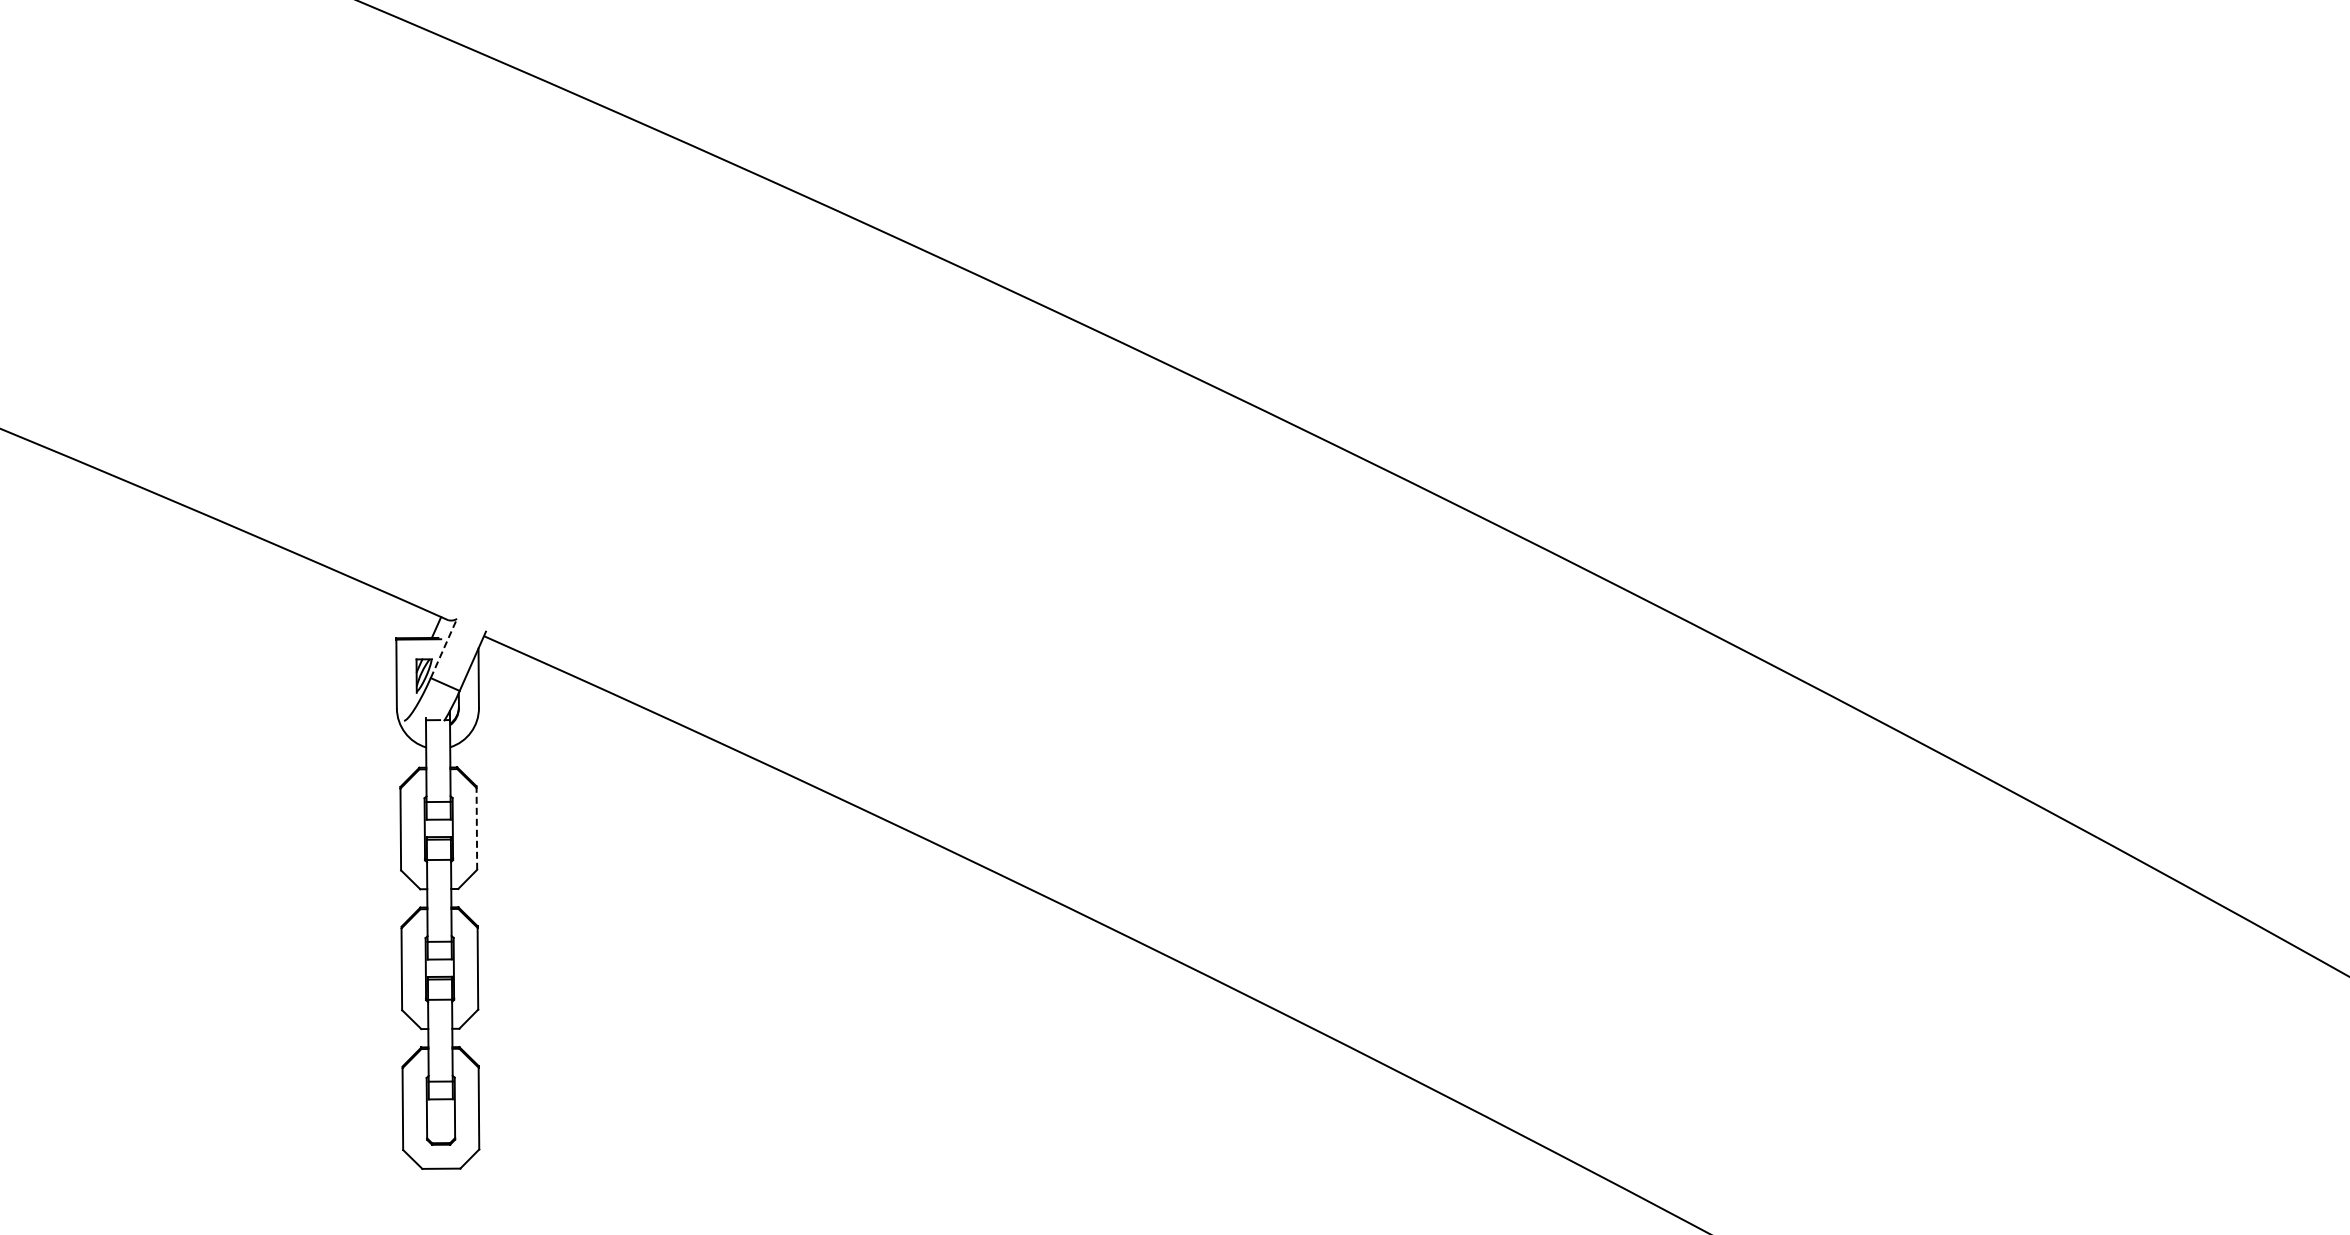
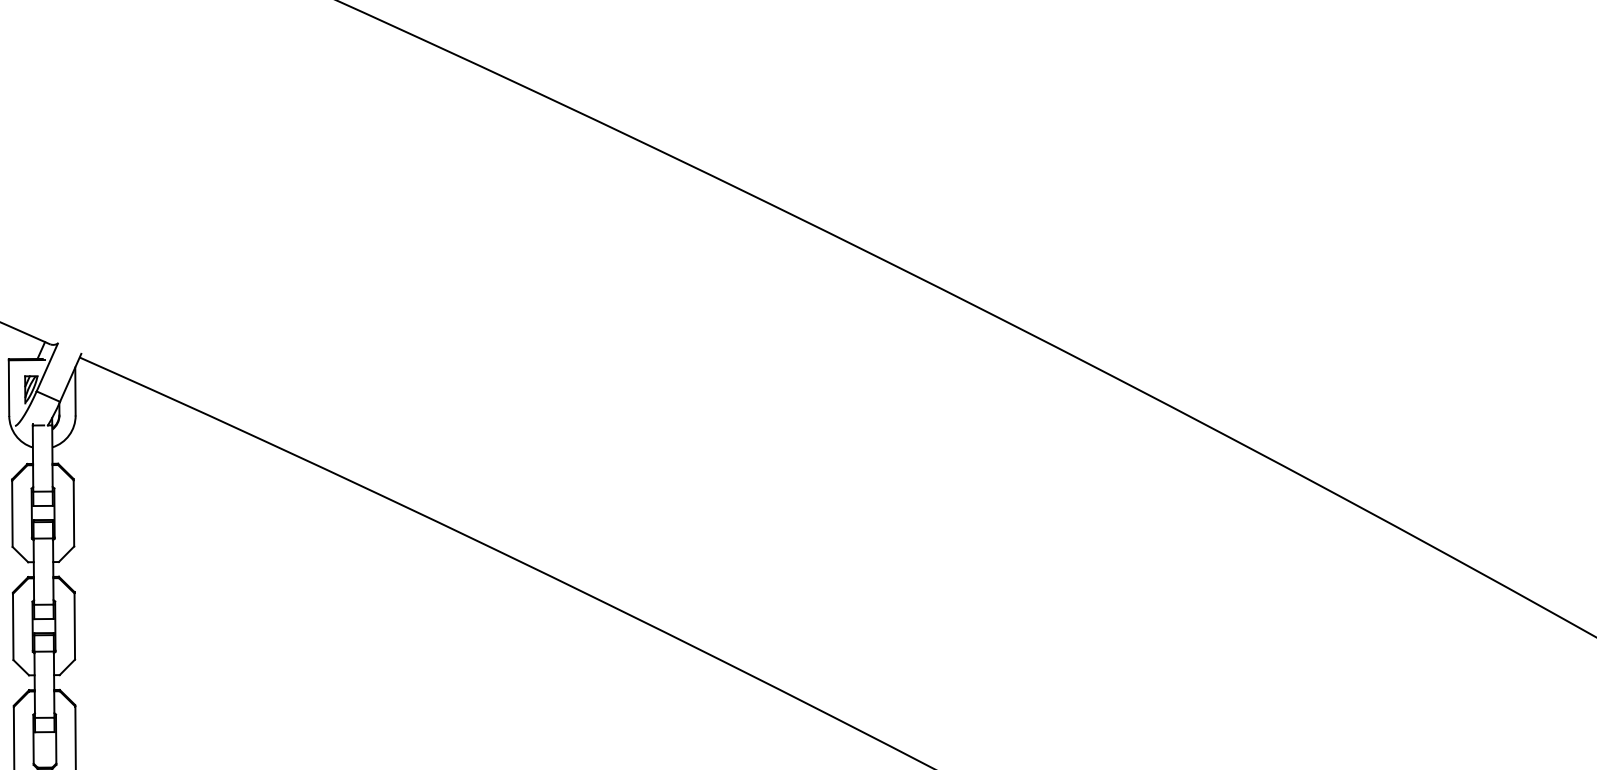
line: (444, 648) -> (47, 367), dashed -> solid
line: (476, 828) -> (73, 513), dashed -> solid

